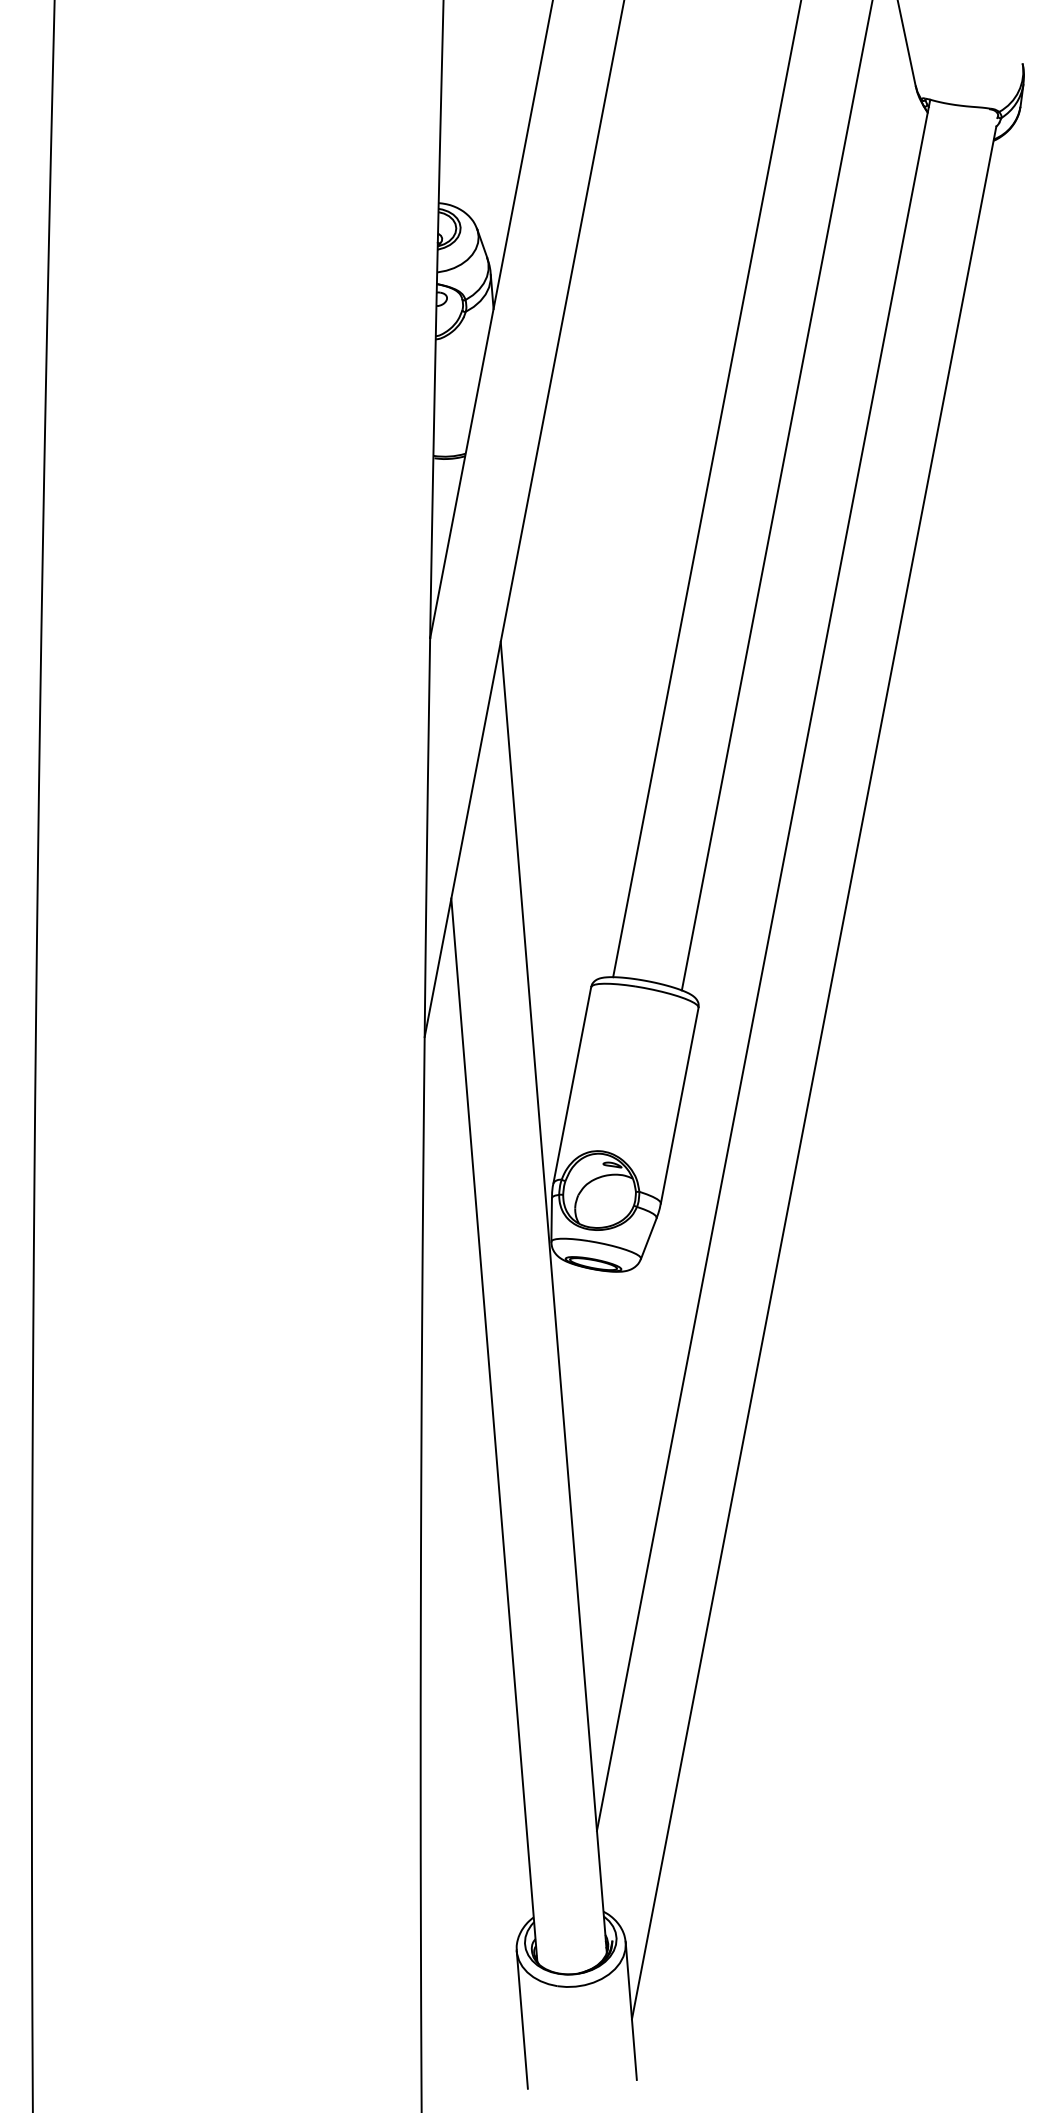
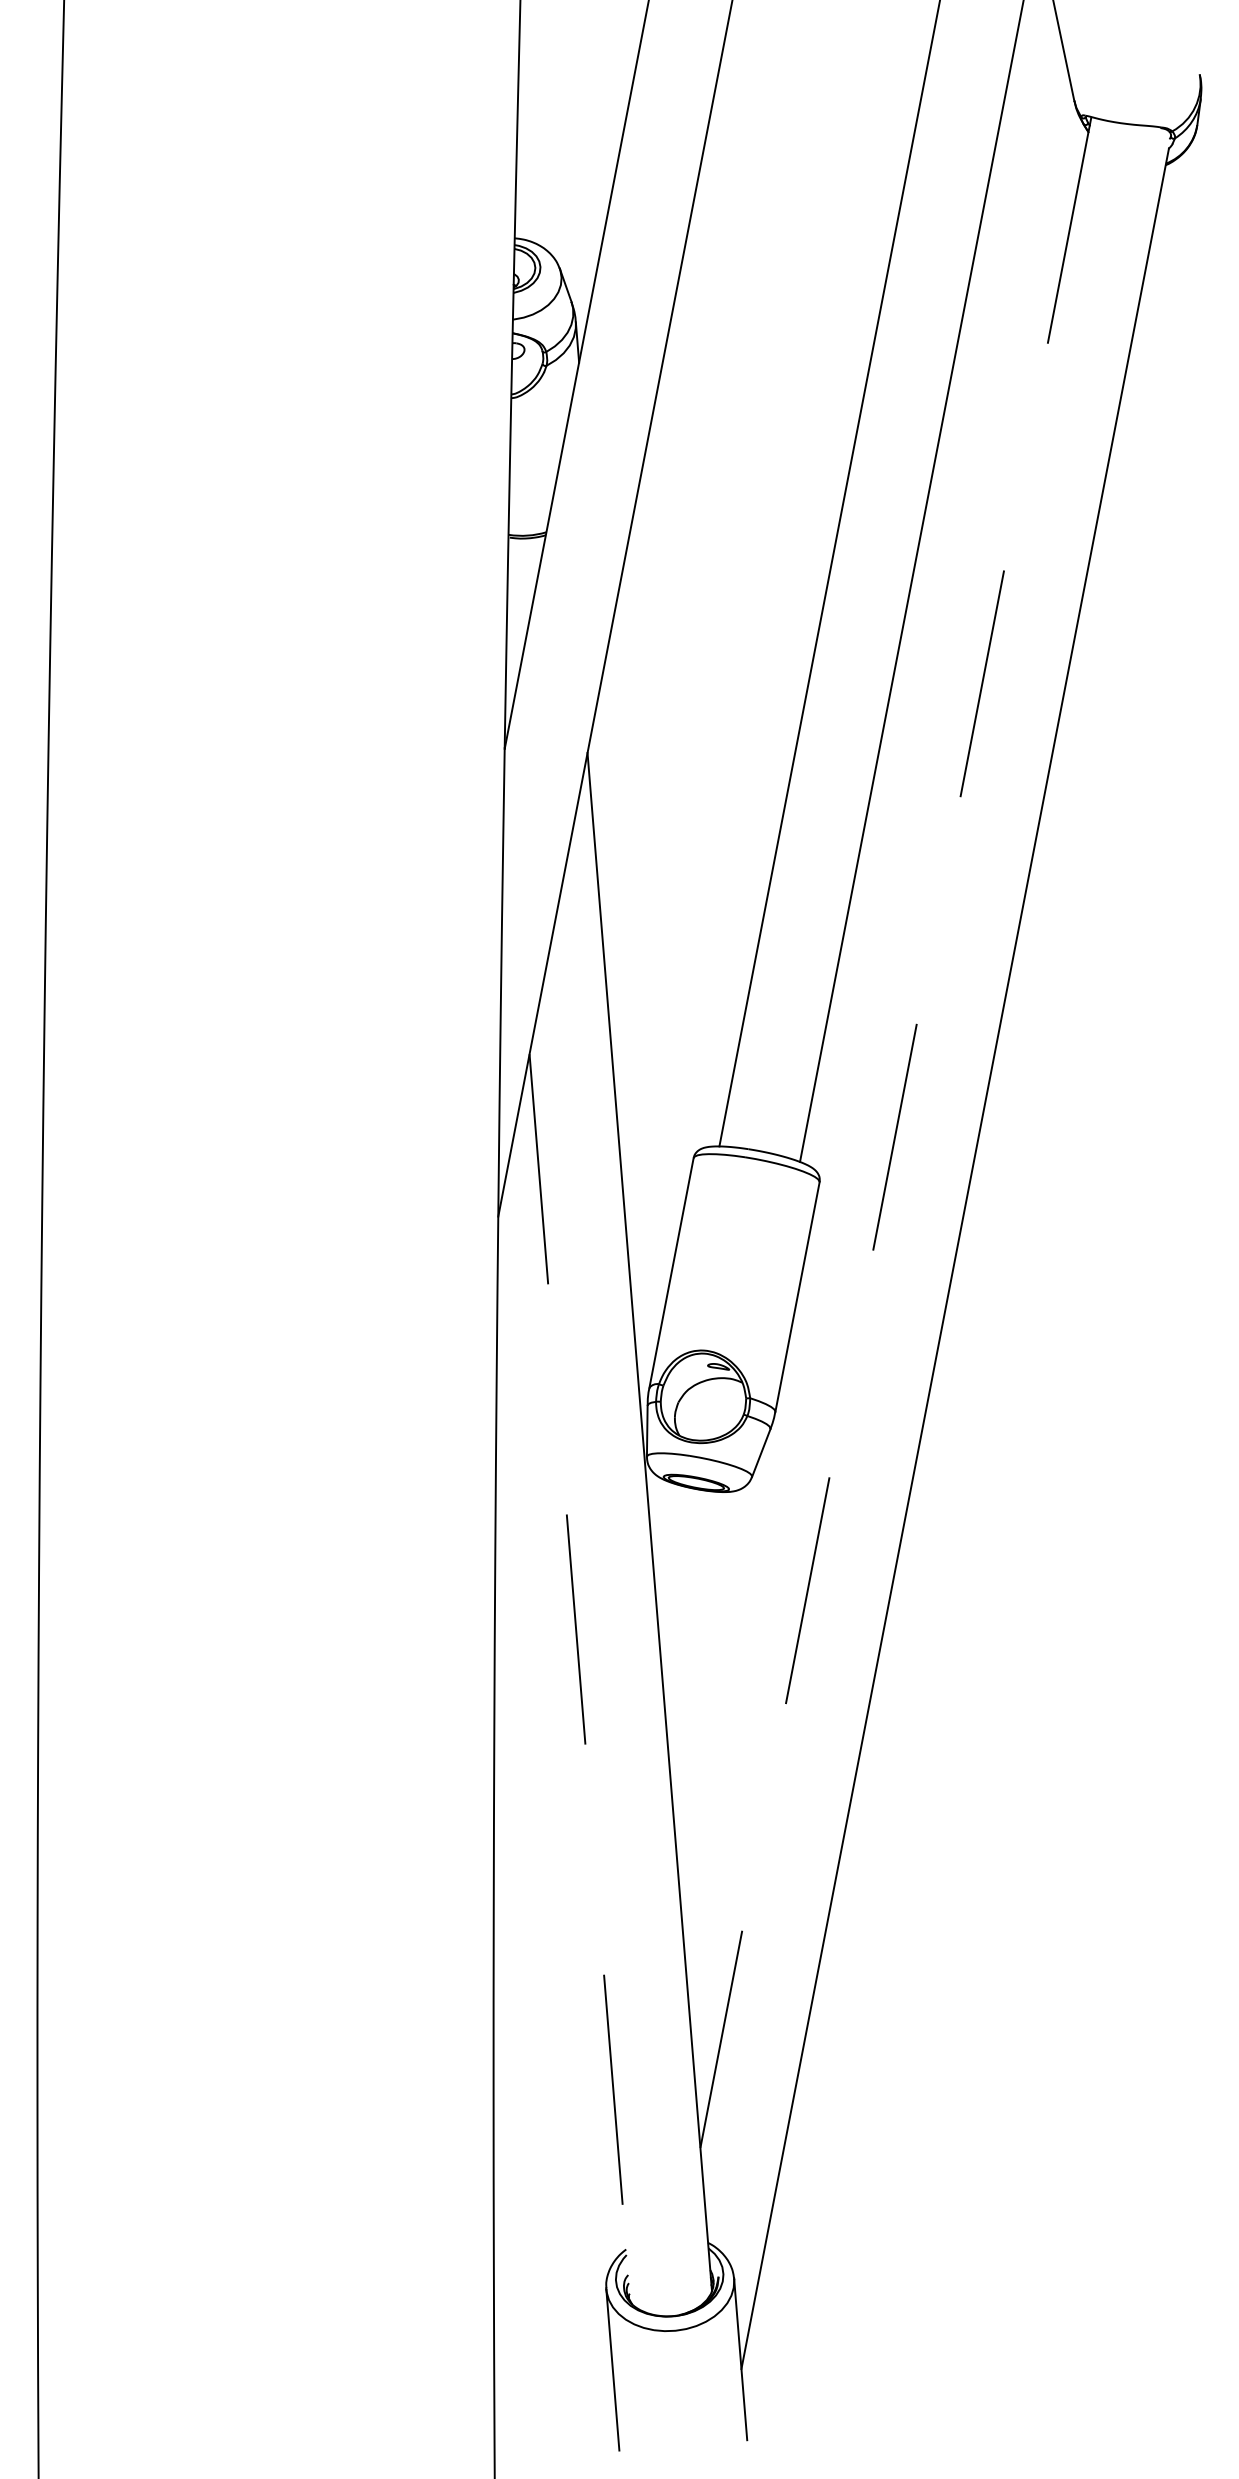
line: (763, 965) -> (895, 1132), solid -> dashed
line: (494, 1429) -> (580, 1677), solid -> dashed

